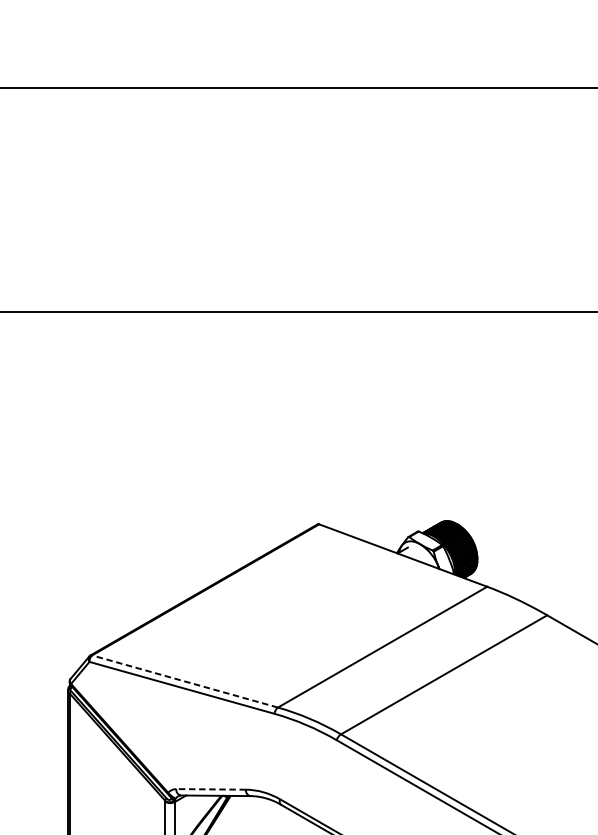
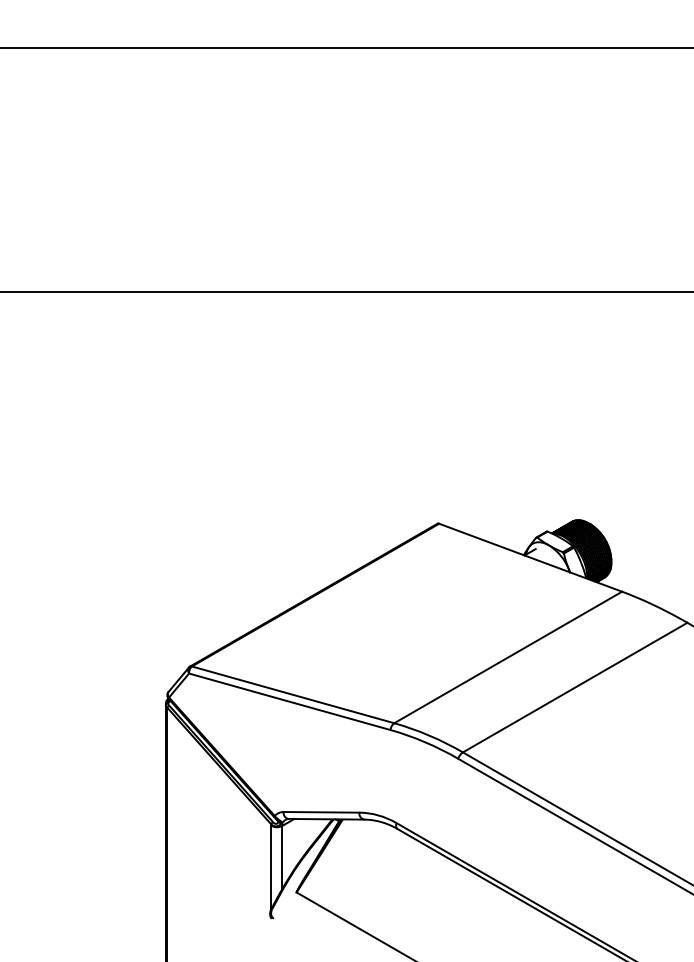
line: (184, 681) -> (292, 694), dashed -> solid
line: (211, 789) -> (321, 812), dashed -> solid

